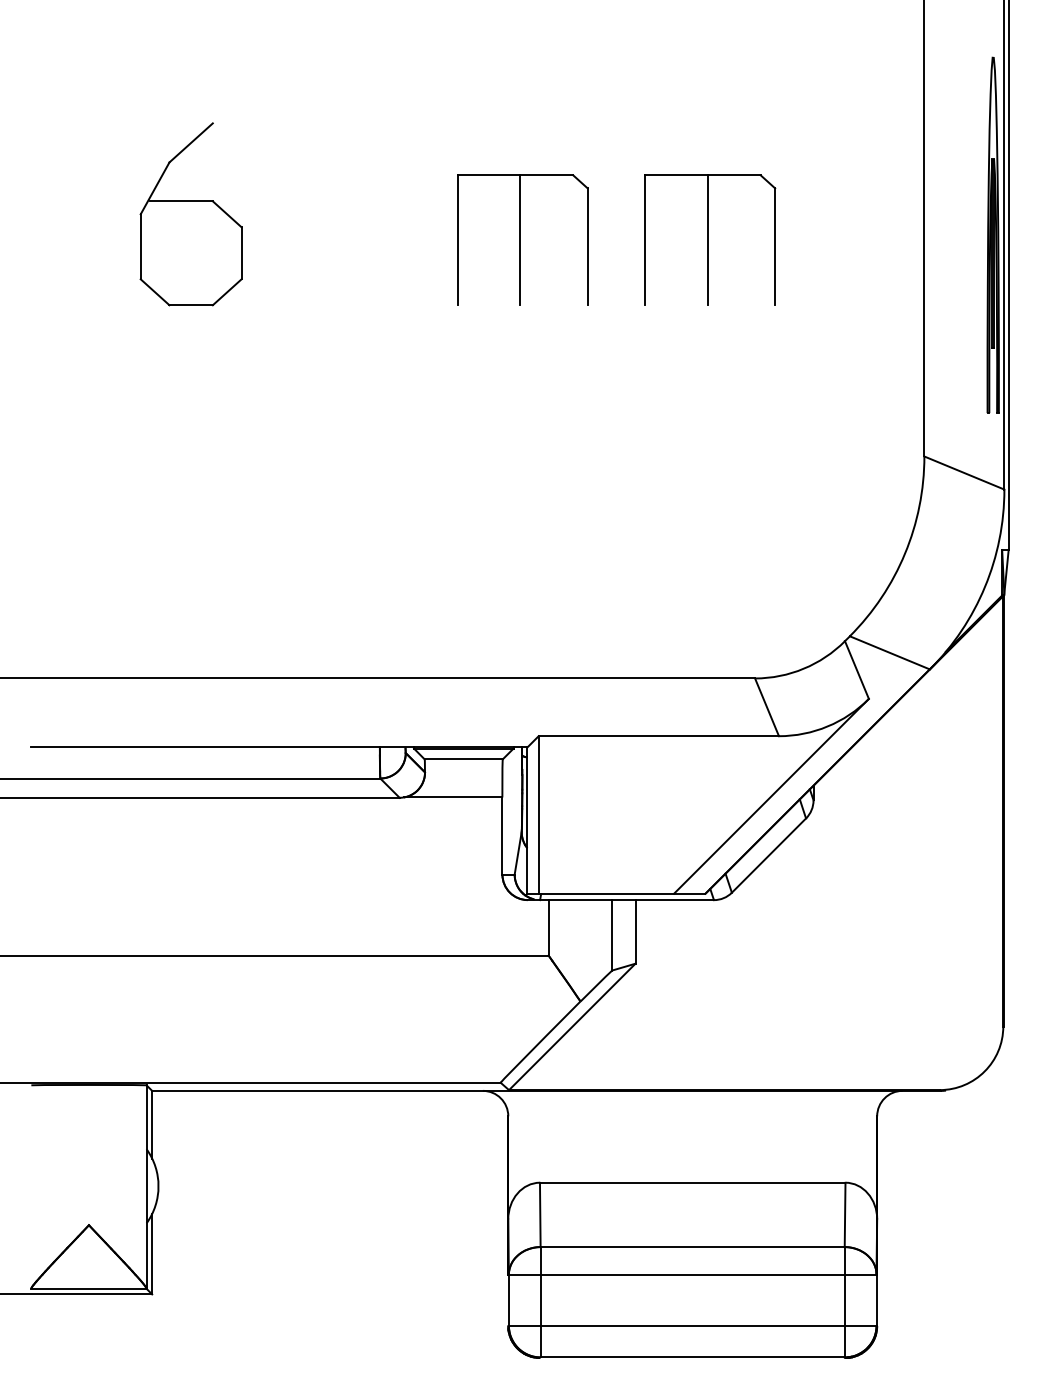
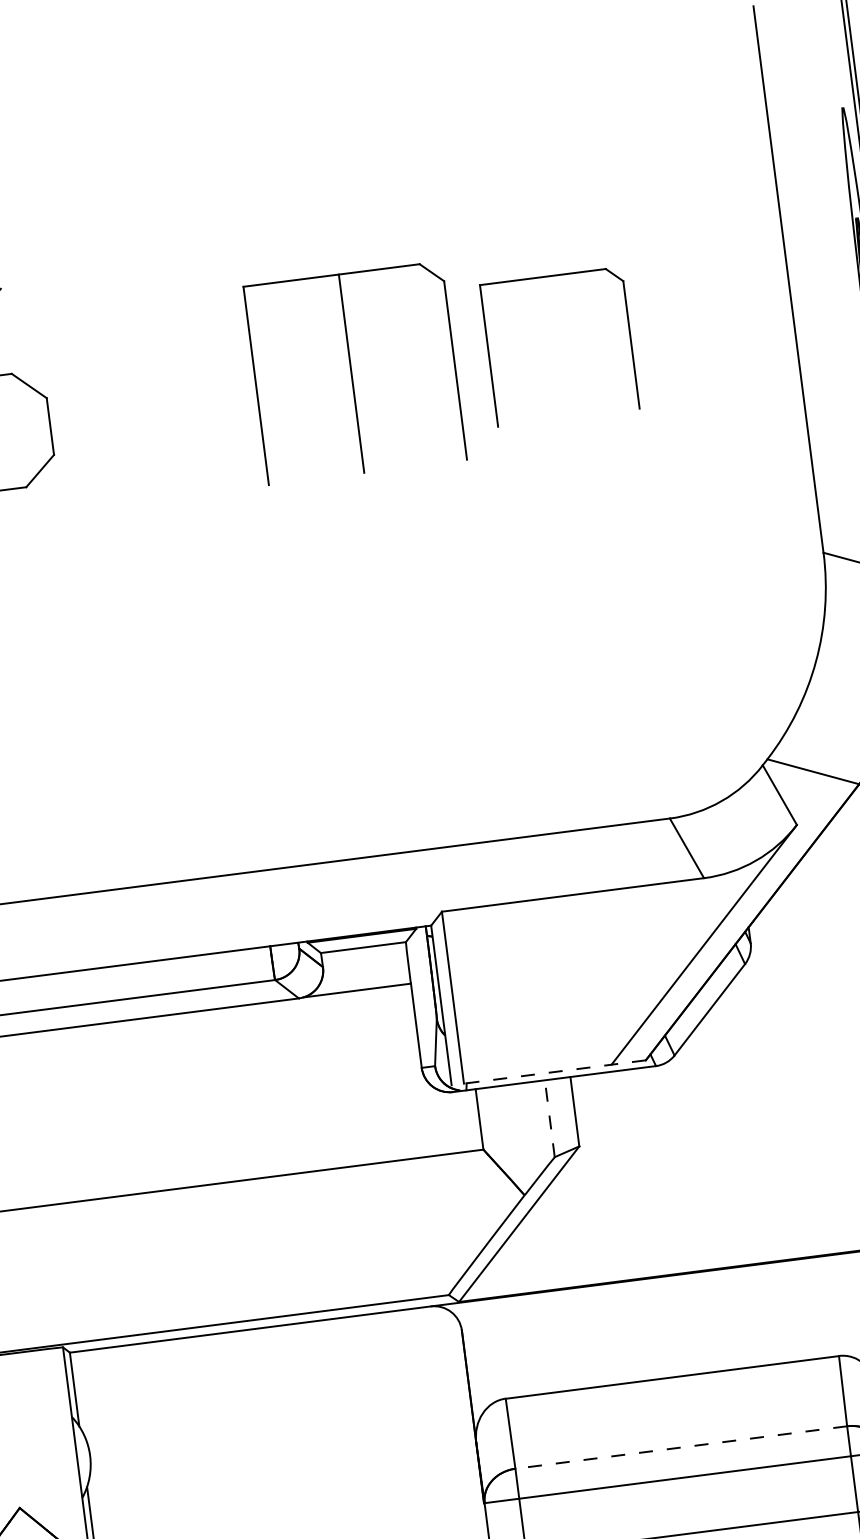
part: (522, 239) -> (354, 372), size x1.4
line: (707, 240) -> (556, 347), removed
line: (615, 893) -> (547, 1072), solid -> dashed
line: (612, 934) -> (550, 1117), solid -> dashed
line: (692, 1247) -> (681, 1447), solid -> dashed

